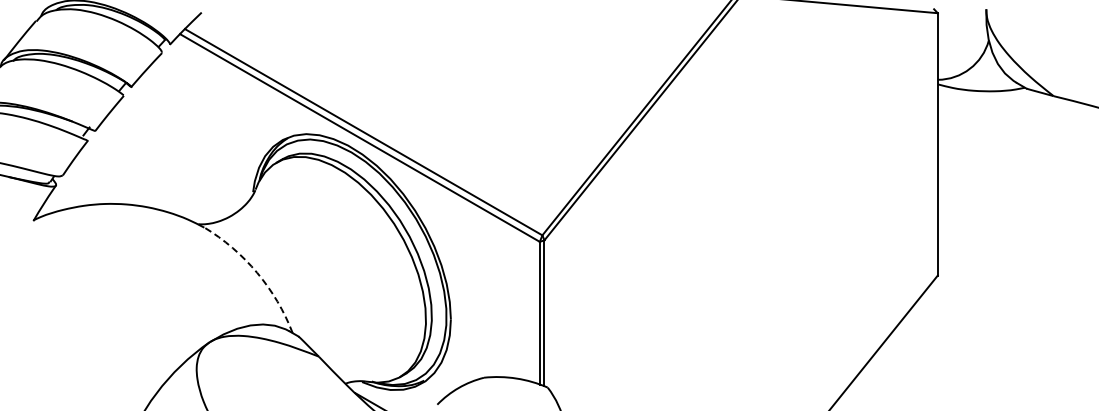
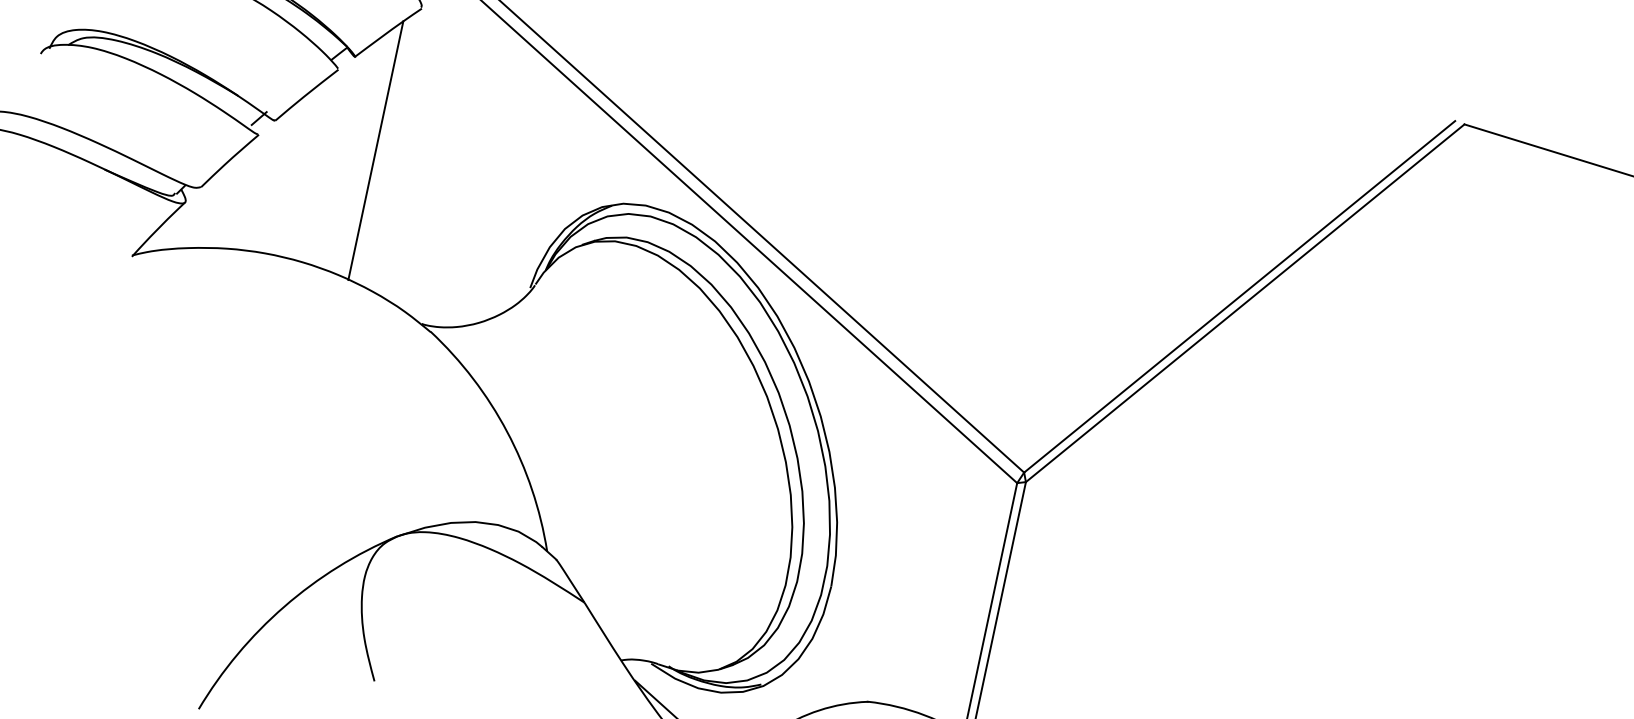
line: (153, 135) -> (375, 150), added
arc: (257, 272) -> (507, 431), dashed -> solid

